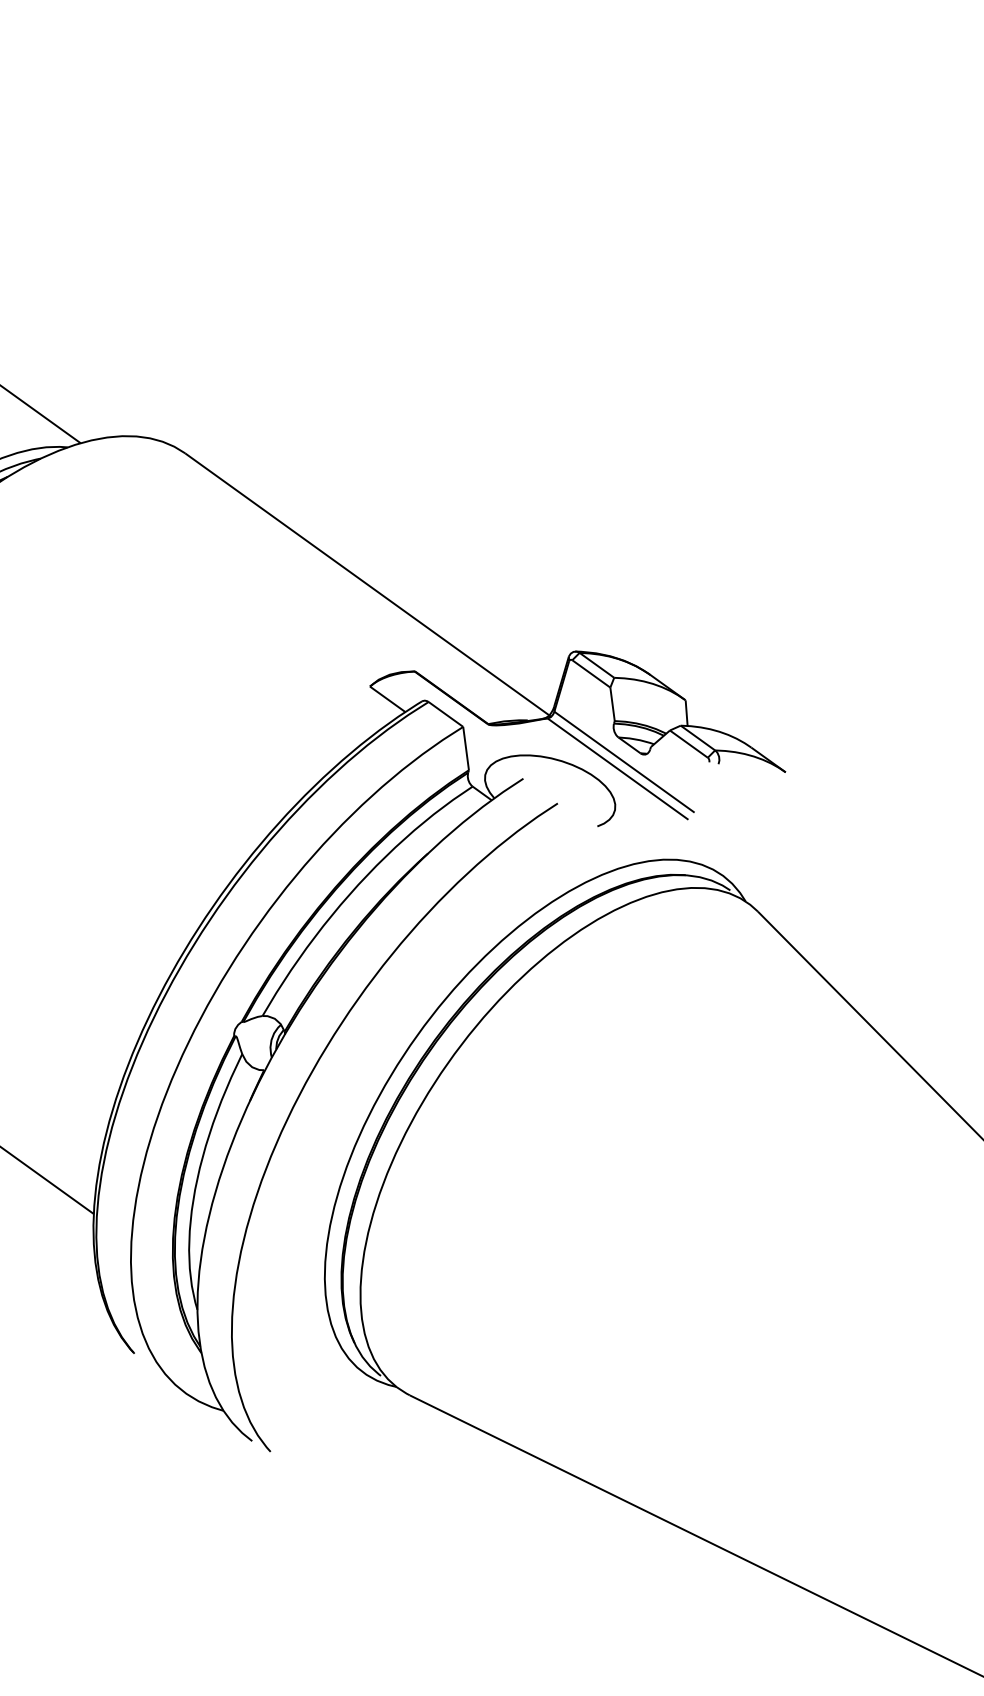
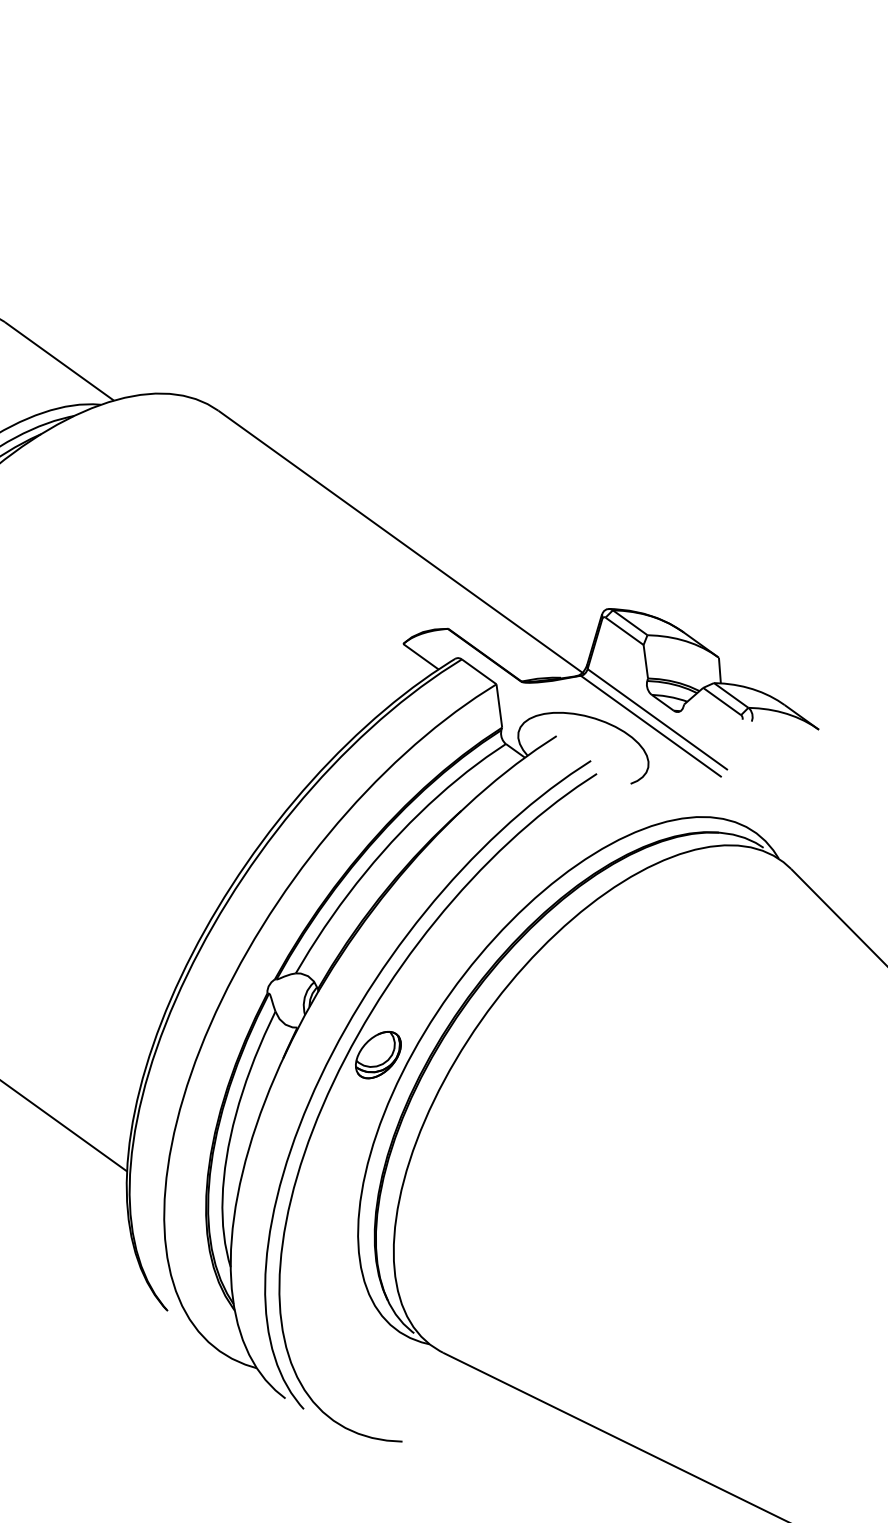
part: (361, 1106) -> (394, 1063), added

